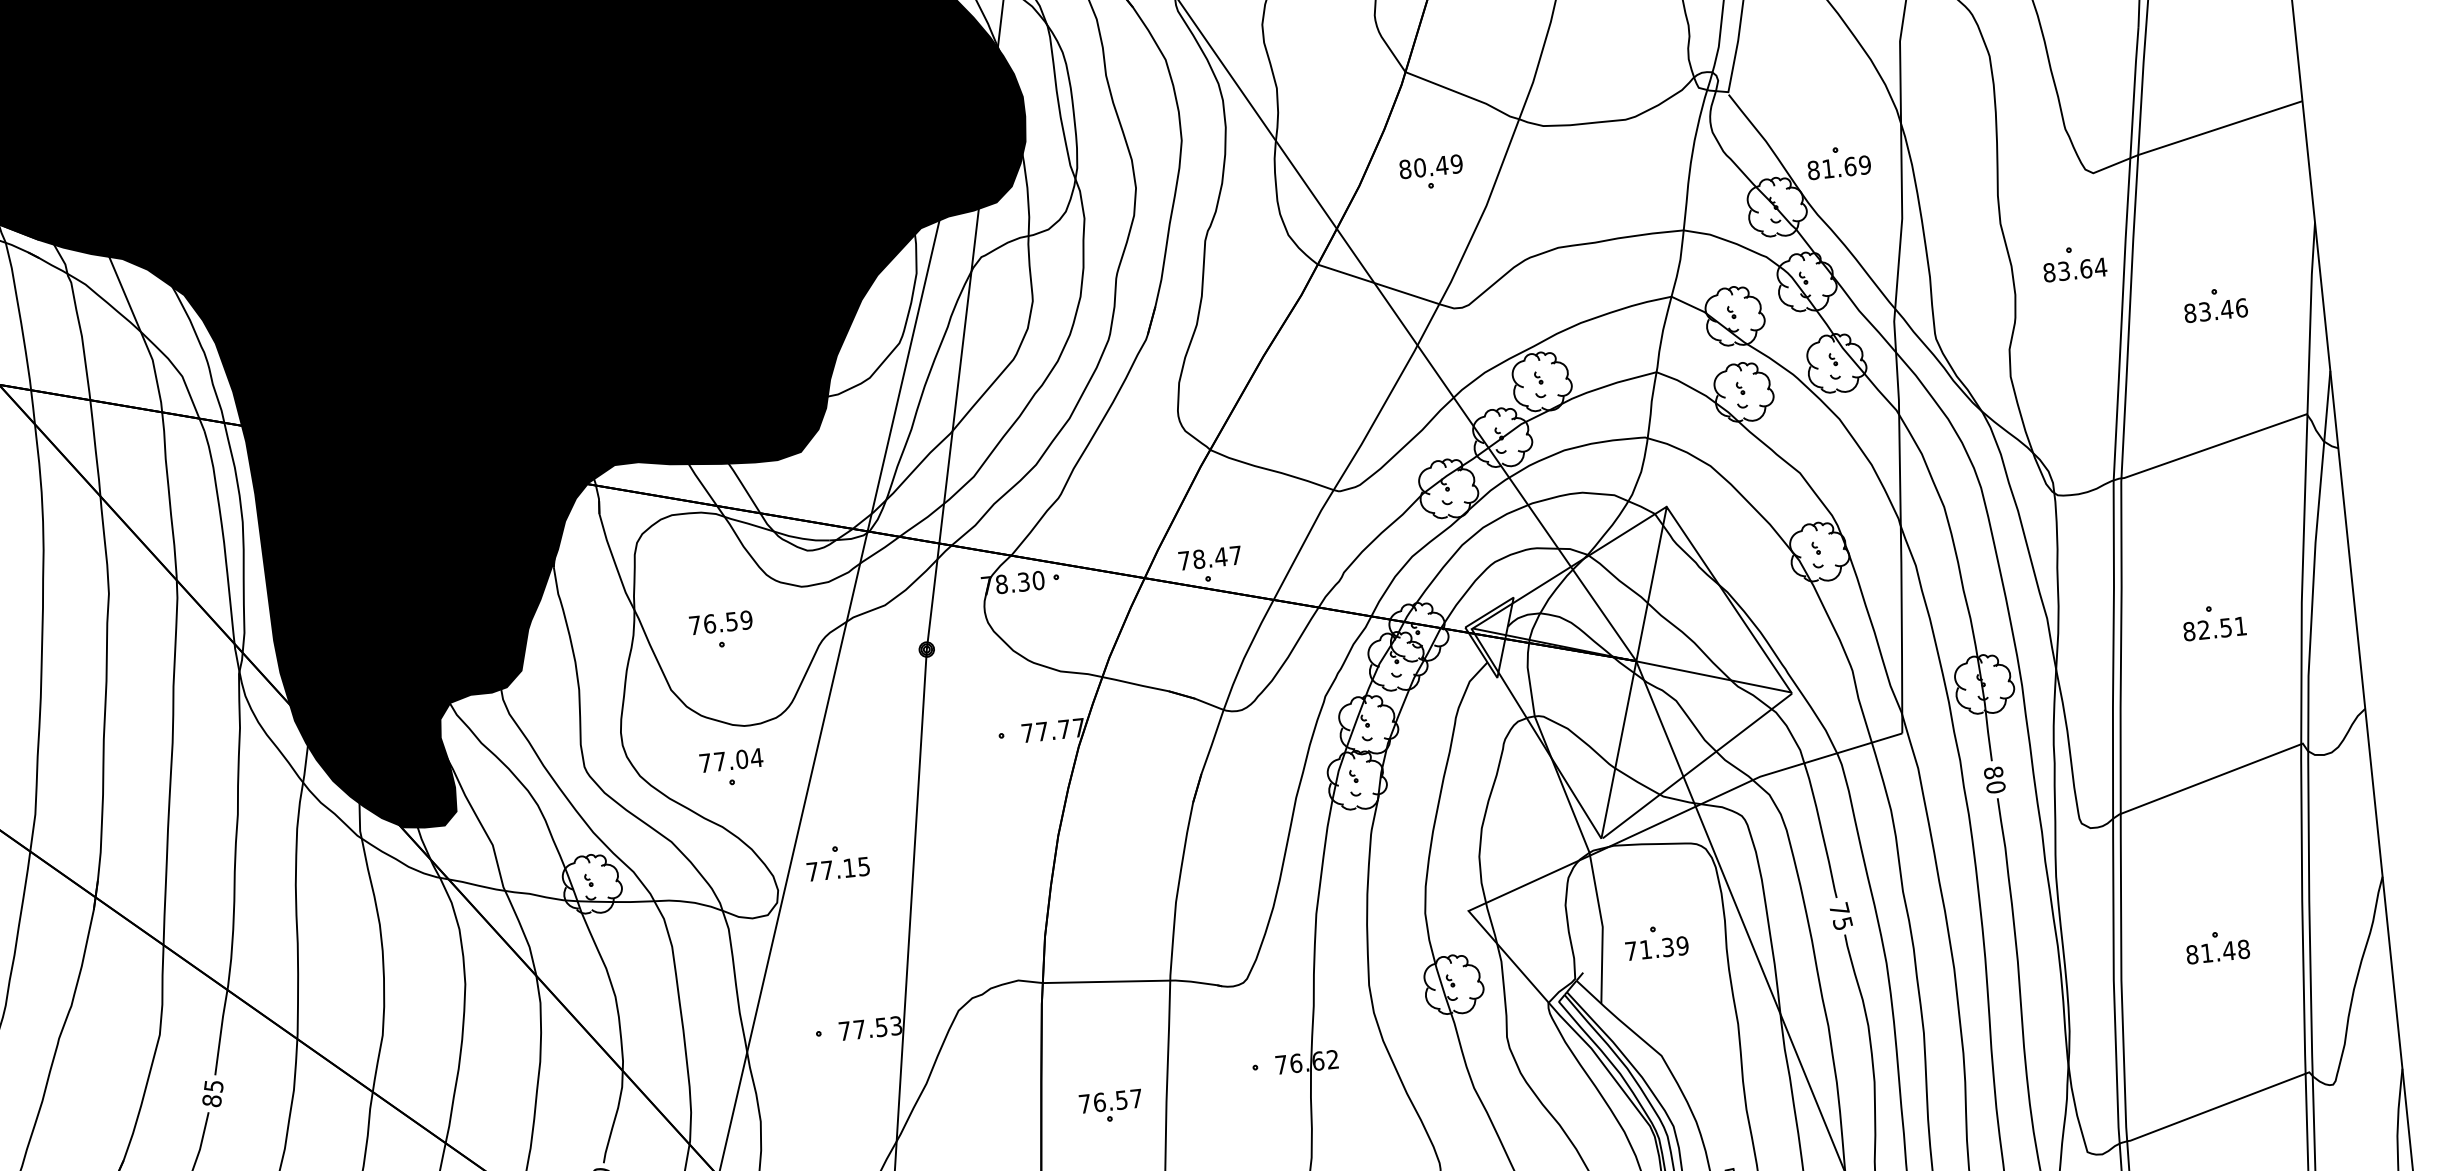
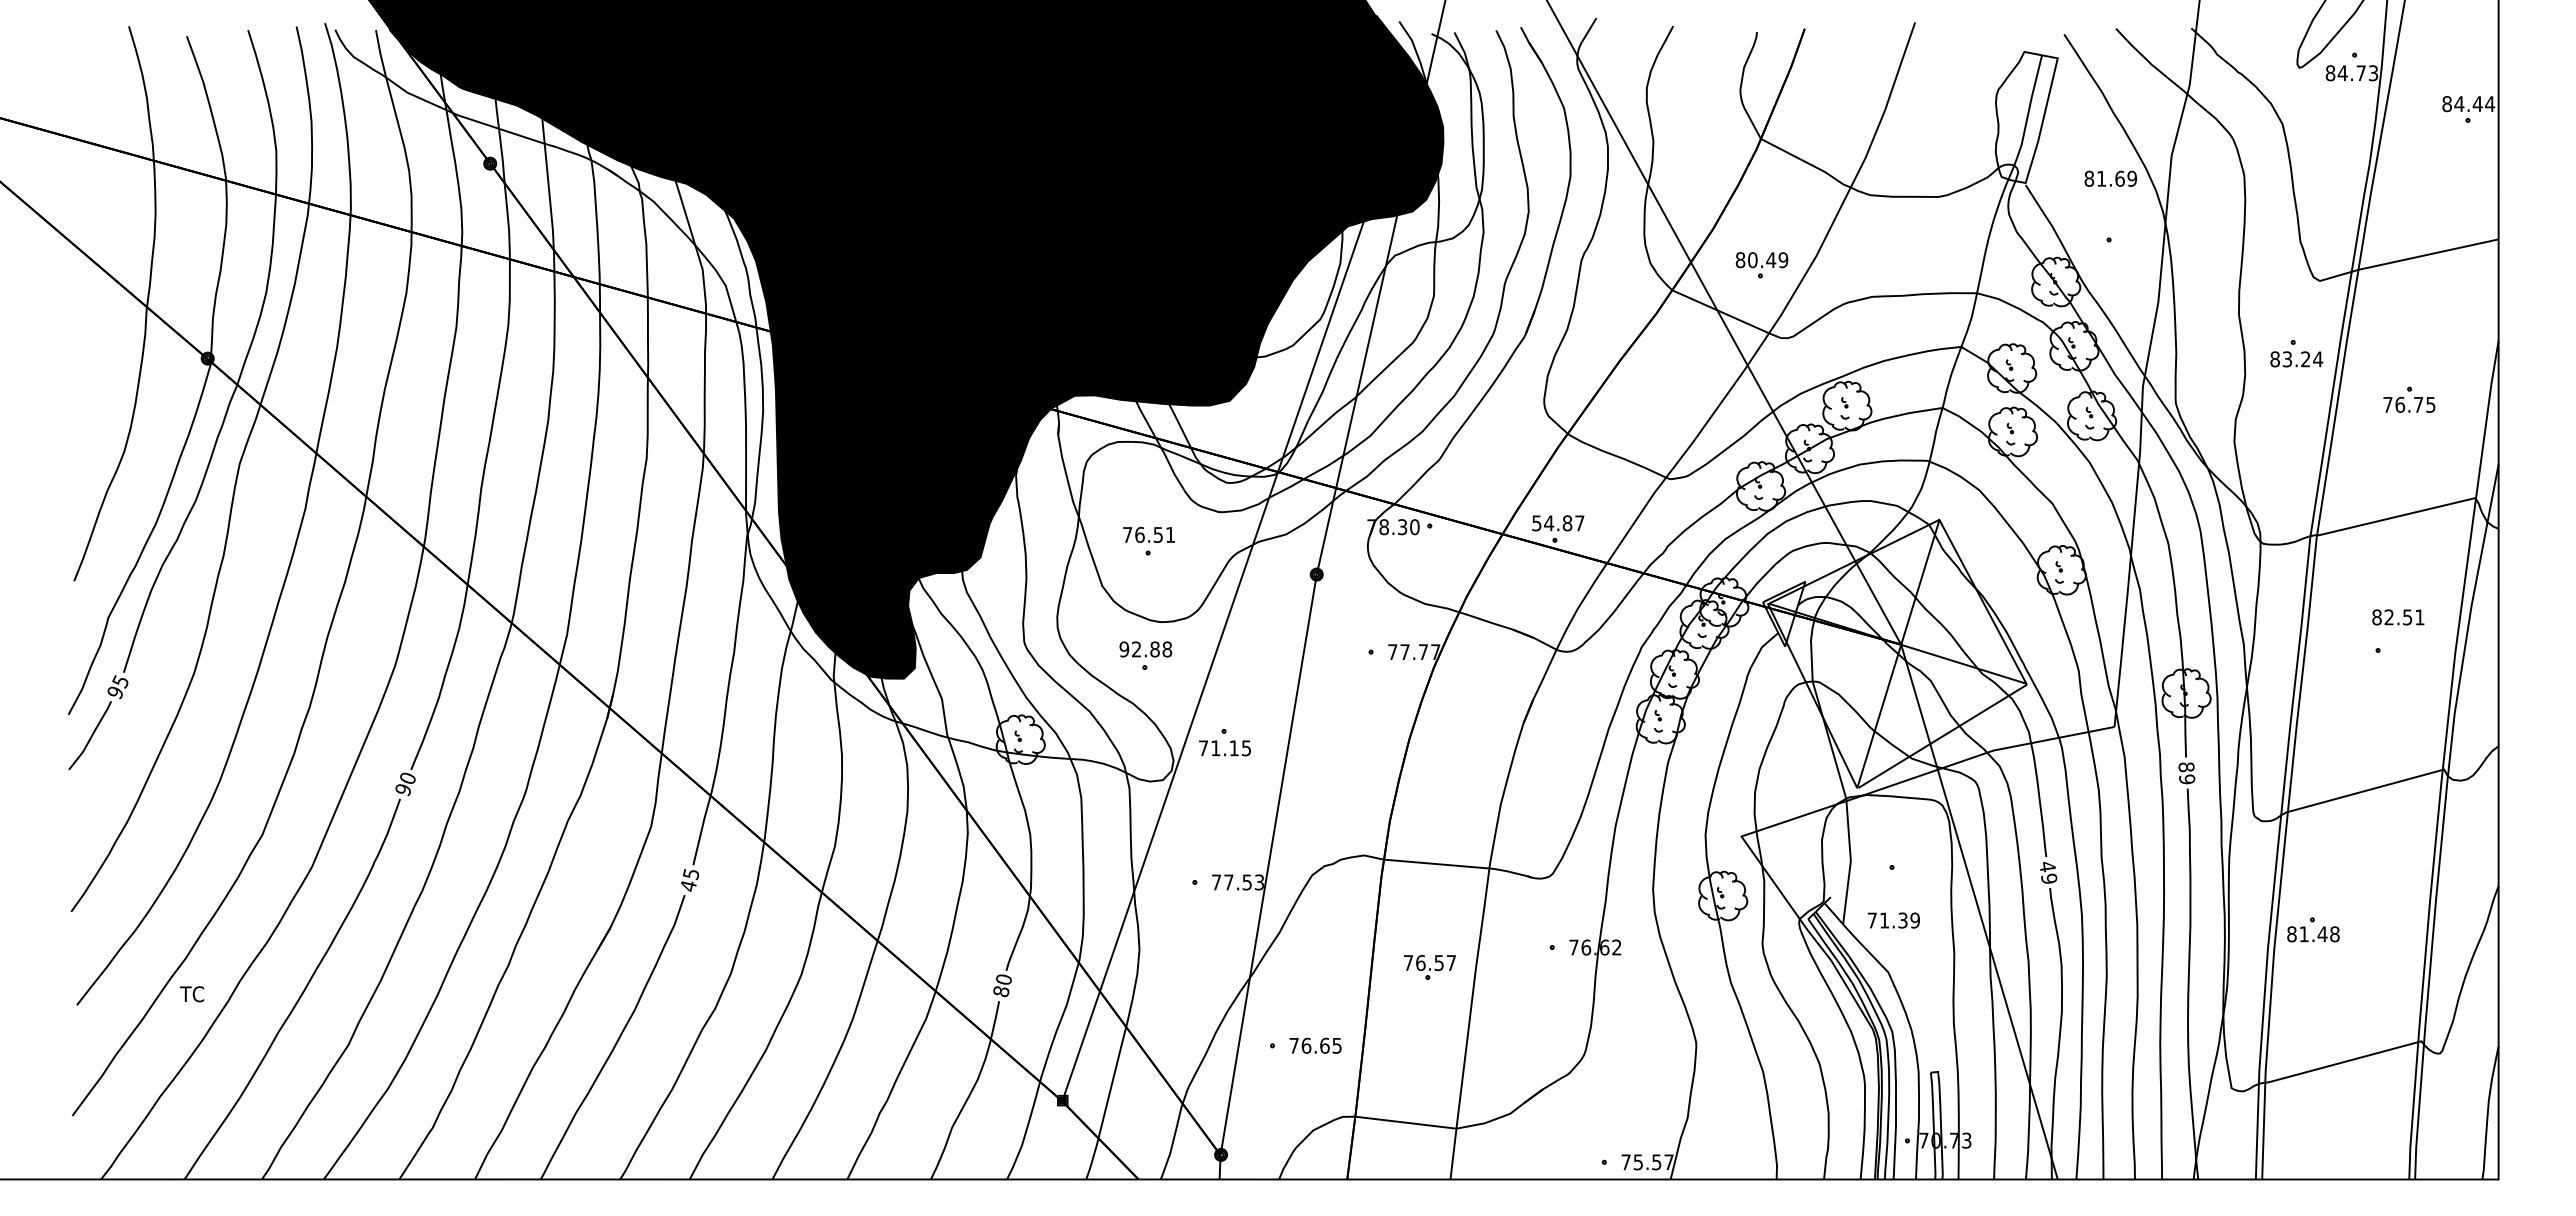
text: (1838, 167) -> (2110, 178), moved
part: (1431, 173) -> (1761, 265), moved
text: (2085, 269) -> (2305, 359), 83.64 -> 83.24
text: (2216, 310) -> (2409, 404), 83.46 -> 76.75
text: (1203, 559) -> (1552, 523), 78.47 -> 54.87
text: (746, 619) -> (1170, 534), 76.59 -> 76.51
text: (2215, 629) -> (2398, 617), moved
text: (730, 760) -> (1145, 649), 77.04 -> 92.88
text: (1995, 787) -> (2186, 779), 80 -> 89
text: (826, 870) -> (1215, 748), 77.15 -> 71.15
text: (1841, 916) -> (2048, 872), 75 -> 49
text: (1656, 948) -> (1893, 920), moved
part: (2225, 949) -> (2319, 932), moved
text: (211, 1100) -> (688, 885), 85 -> 45

